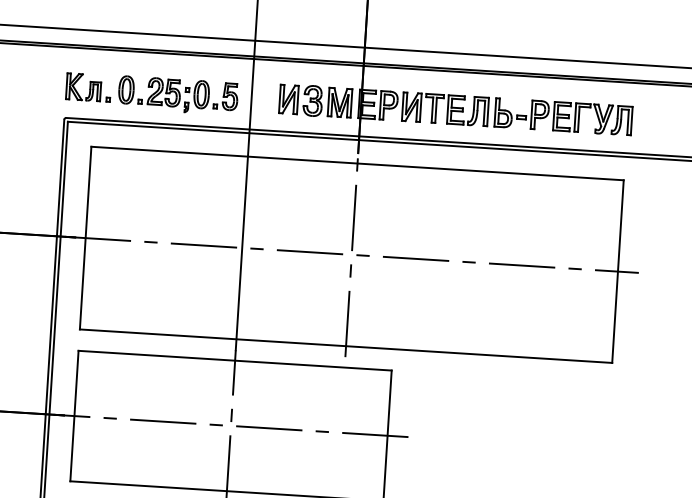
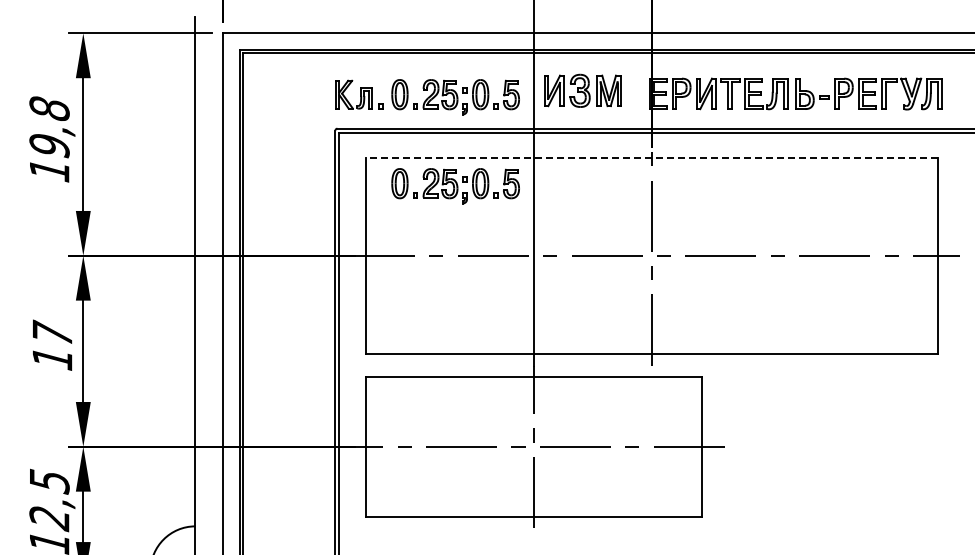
part: (315, 100) -> (582, 90), moved
line: (357, 163) -> (651, 157), solid -> dashed
part: (172, 178) -> (455, 186), added

